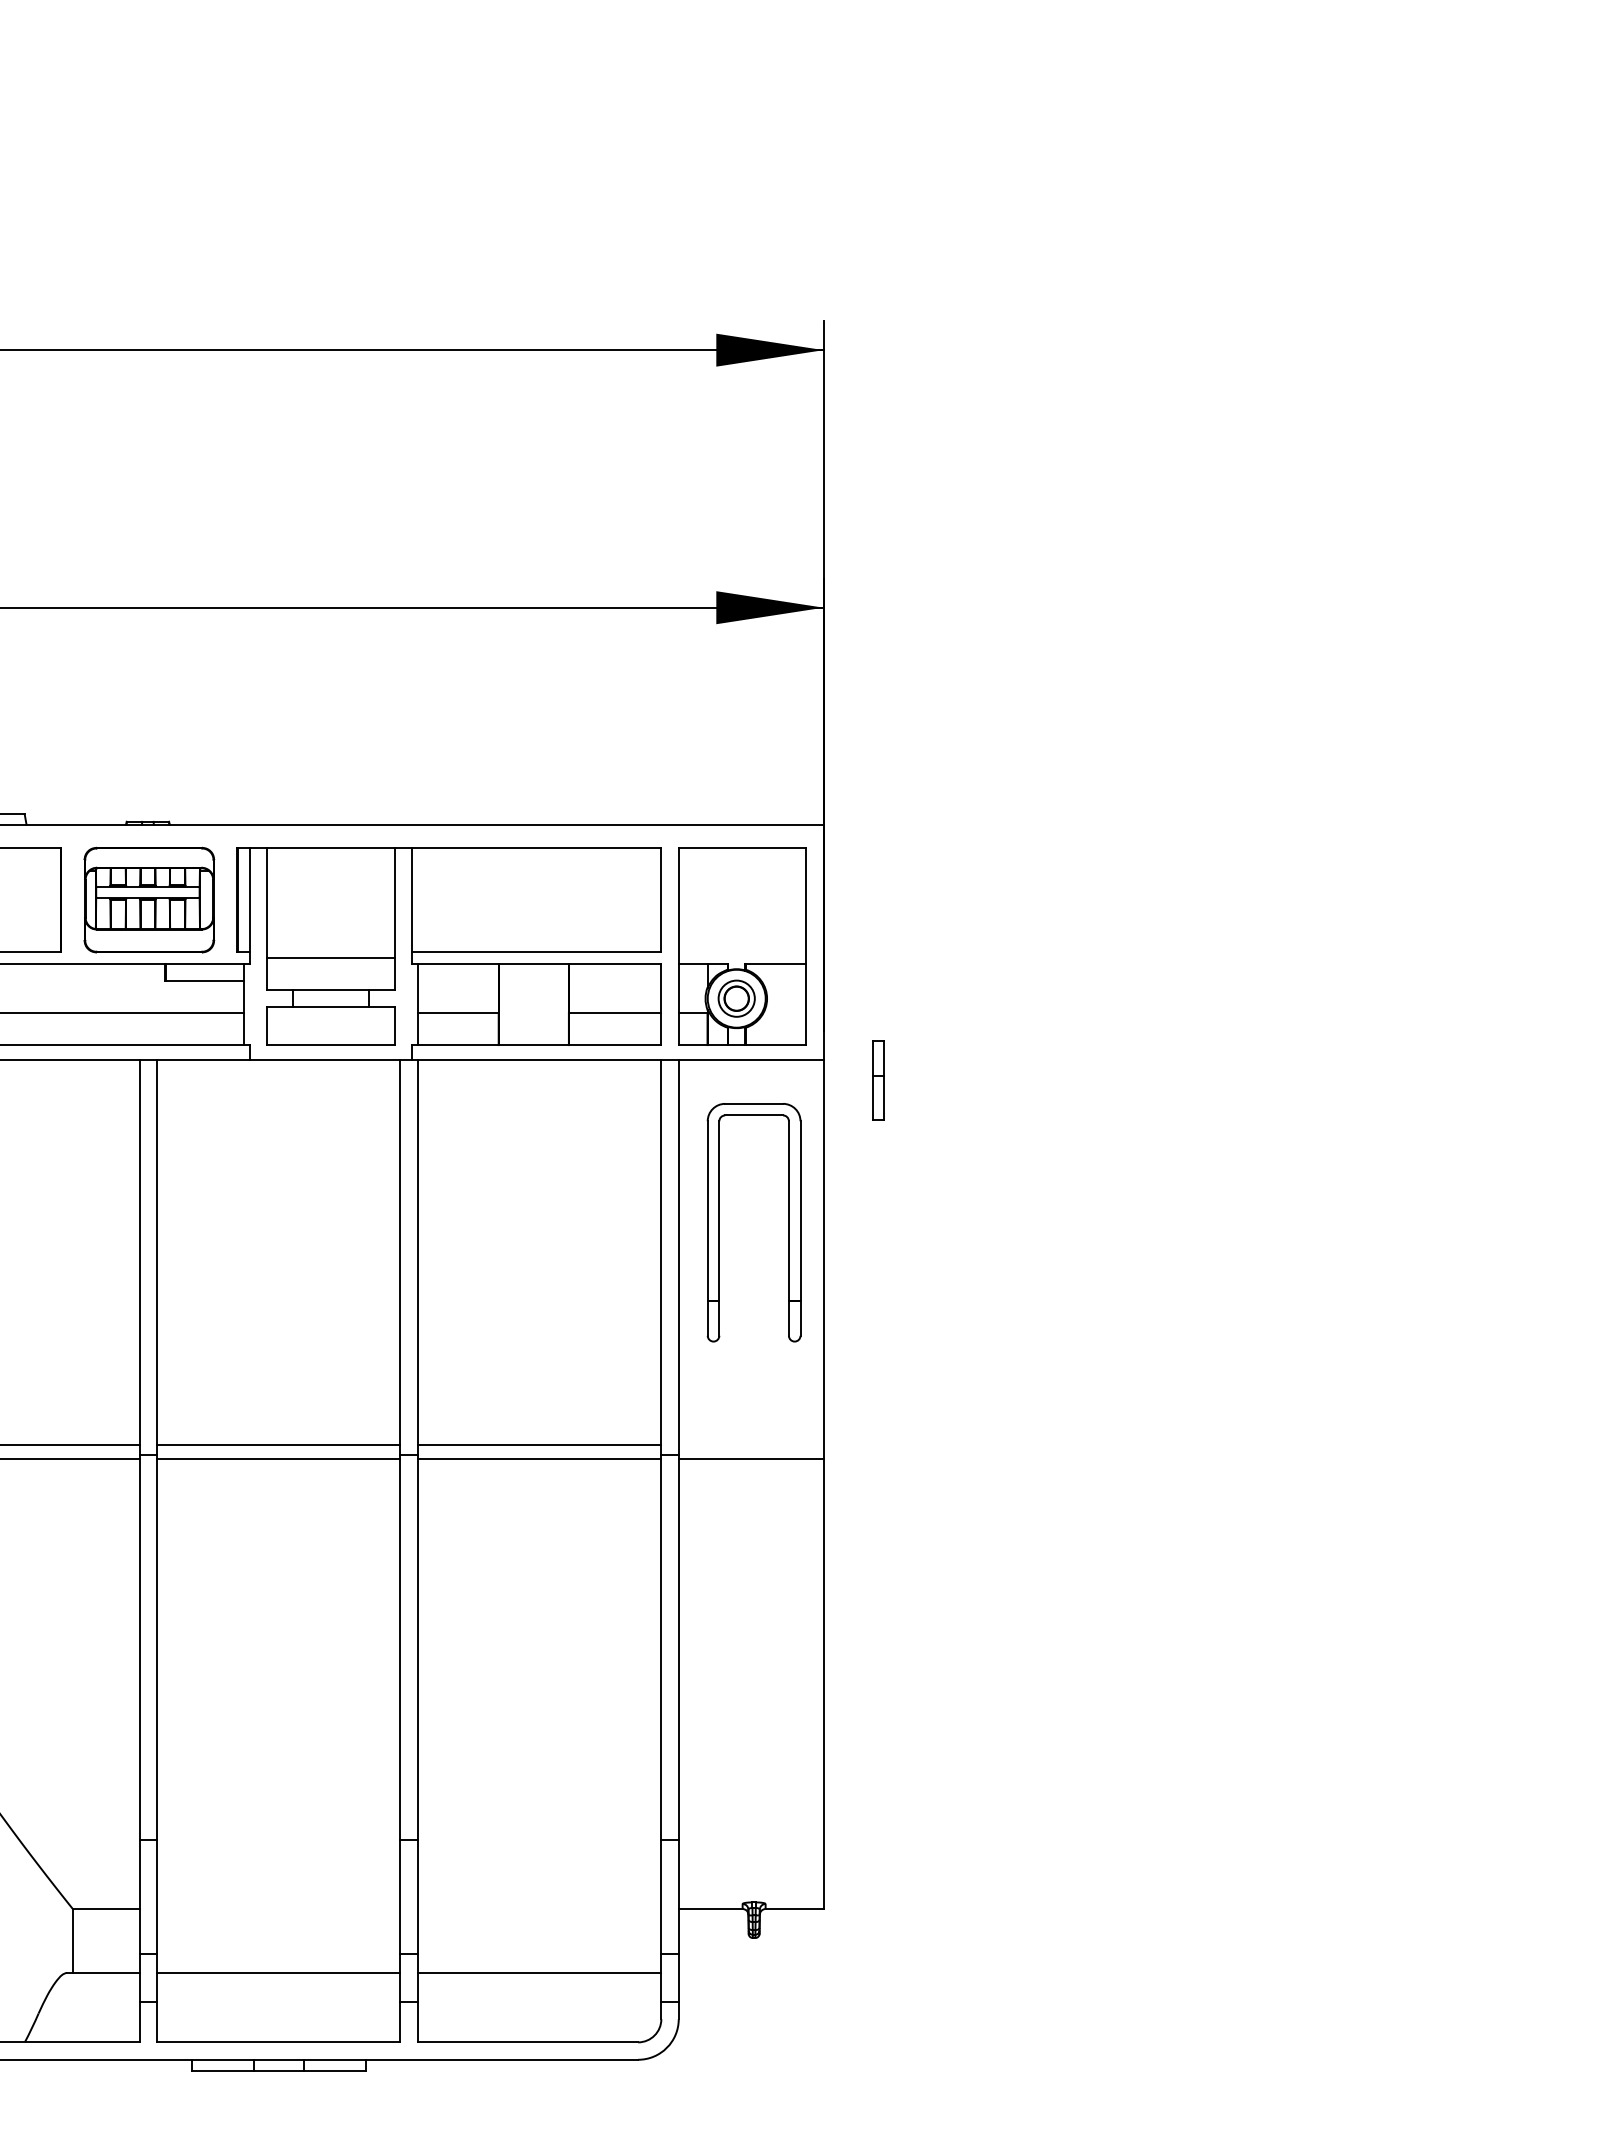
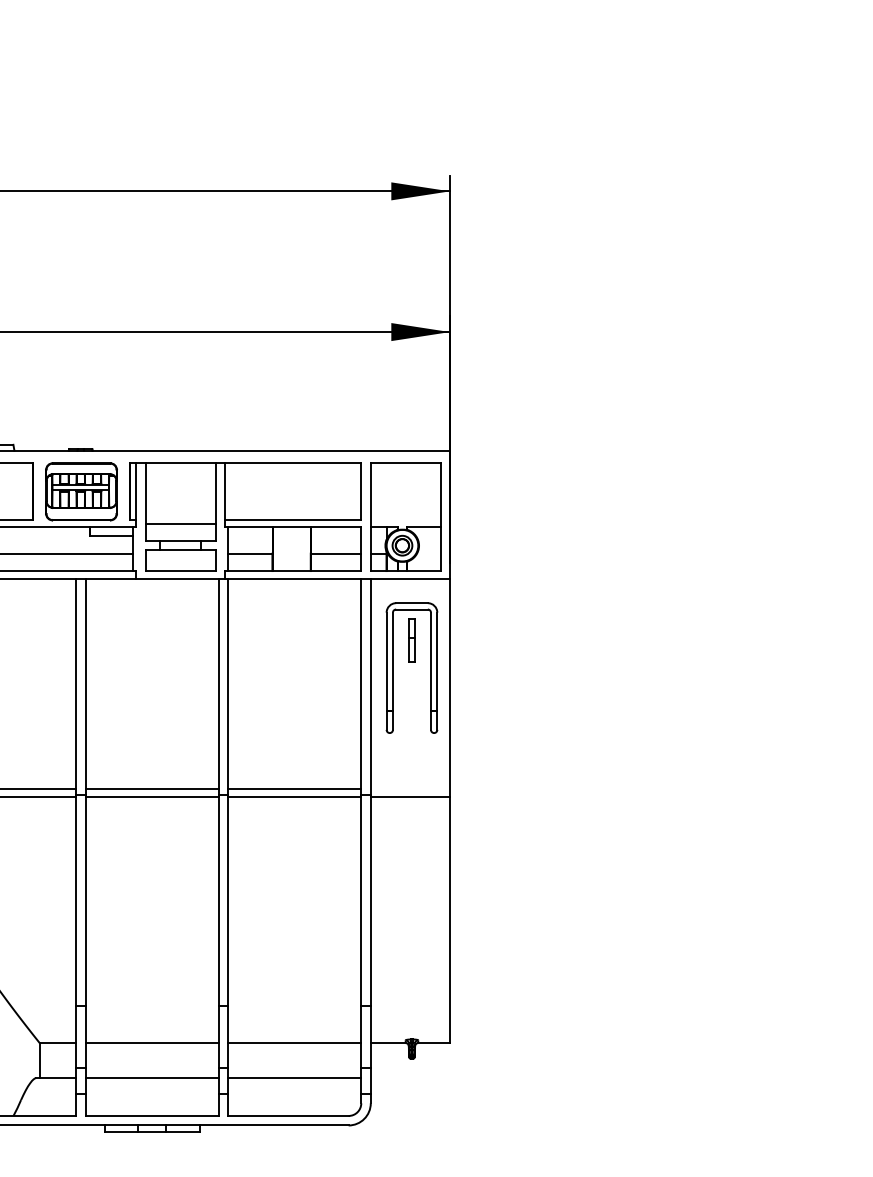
part: (877, 1080) -> (411, 640), moved
line: (277, 1909) -> (151, 1043), added
line: (539, 1909) -> (294, 1043), added

